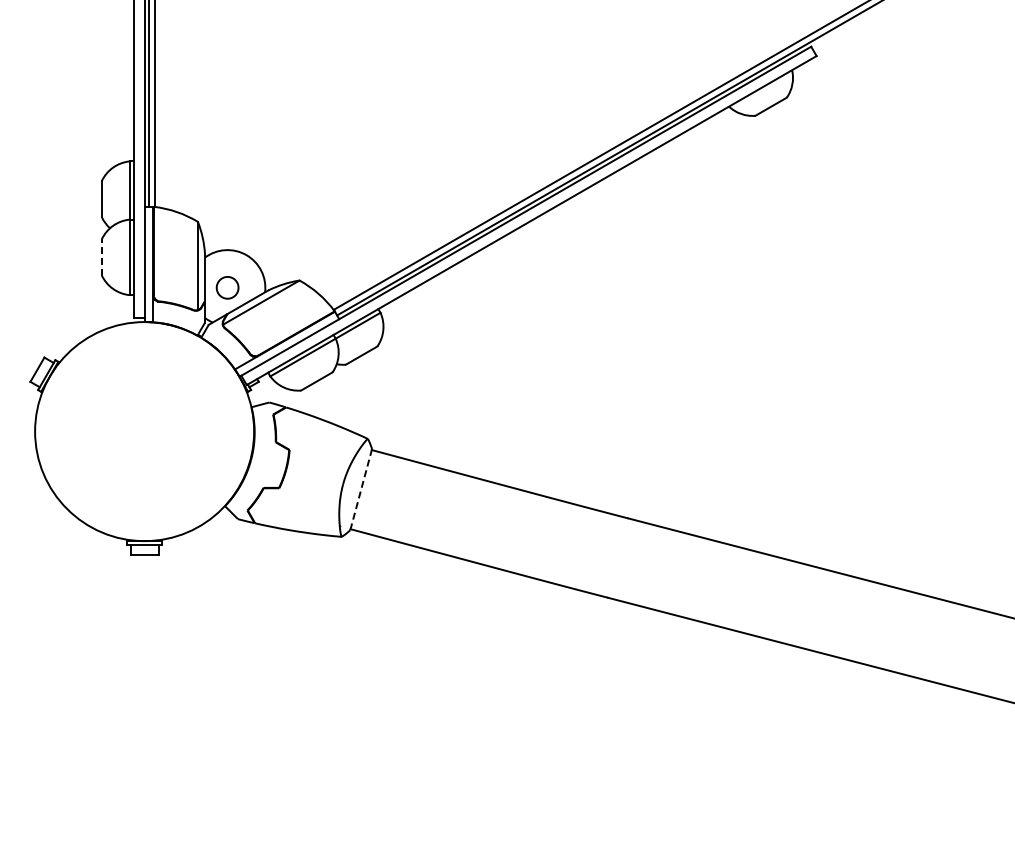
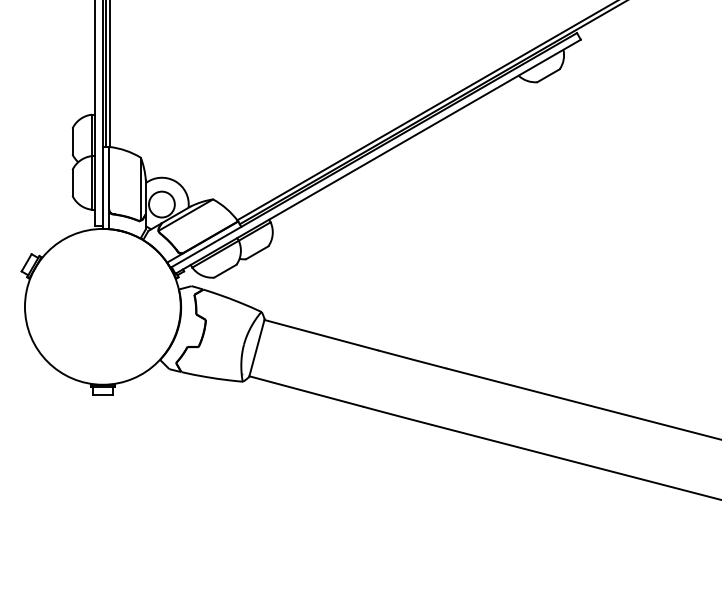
line: (101, 256) -> (72, 182), dashed -> solid
circle: (227, 287) -> (161, 204), size x1.67
line: (361, 489) -> (257, 348), dashed -> solid

